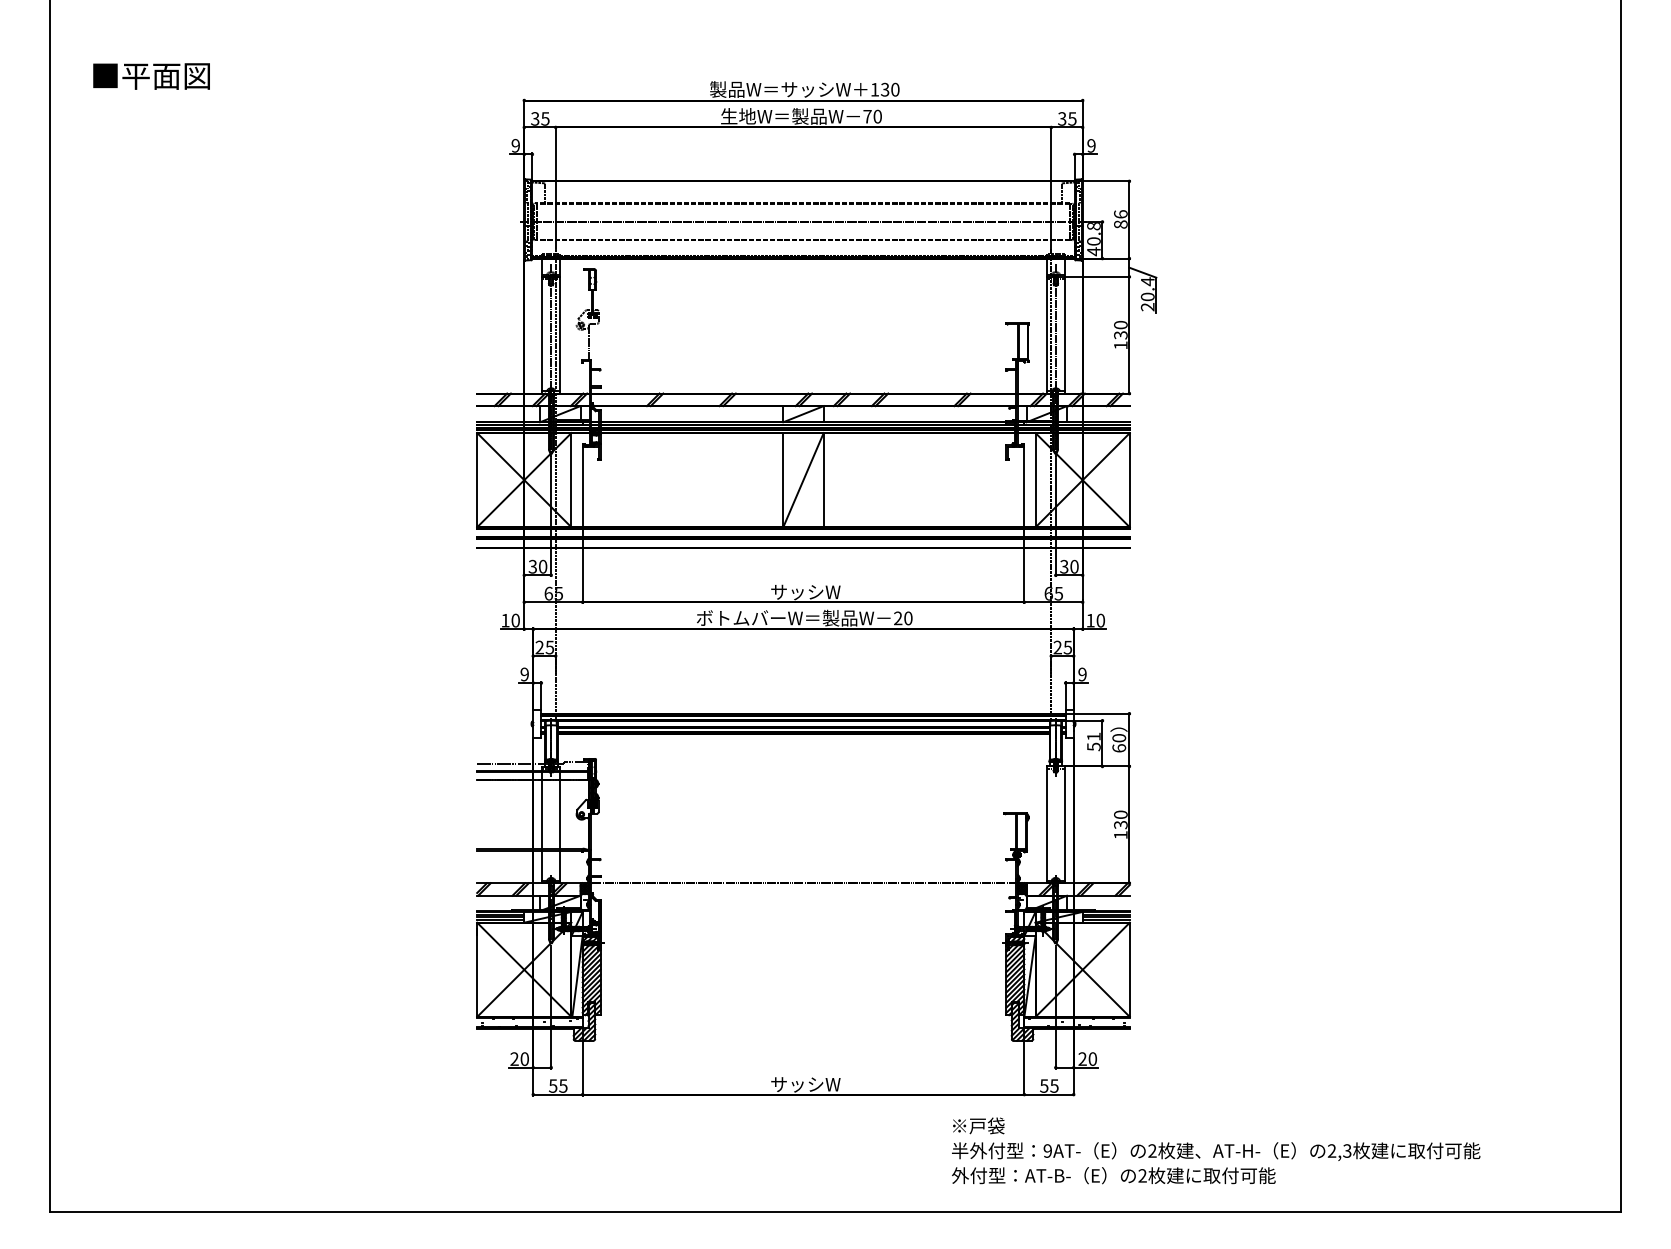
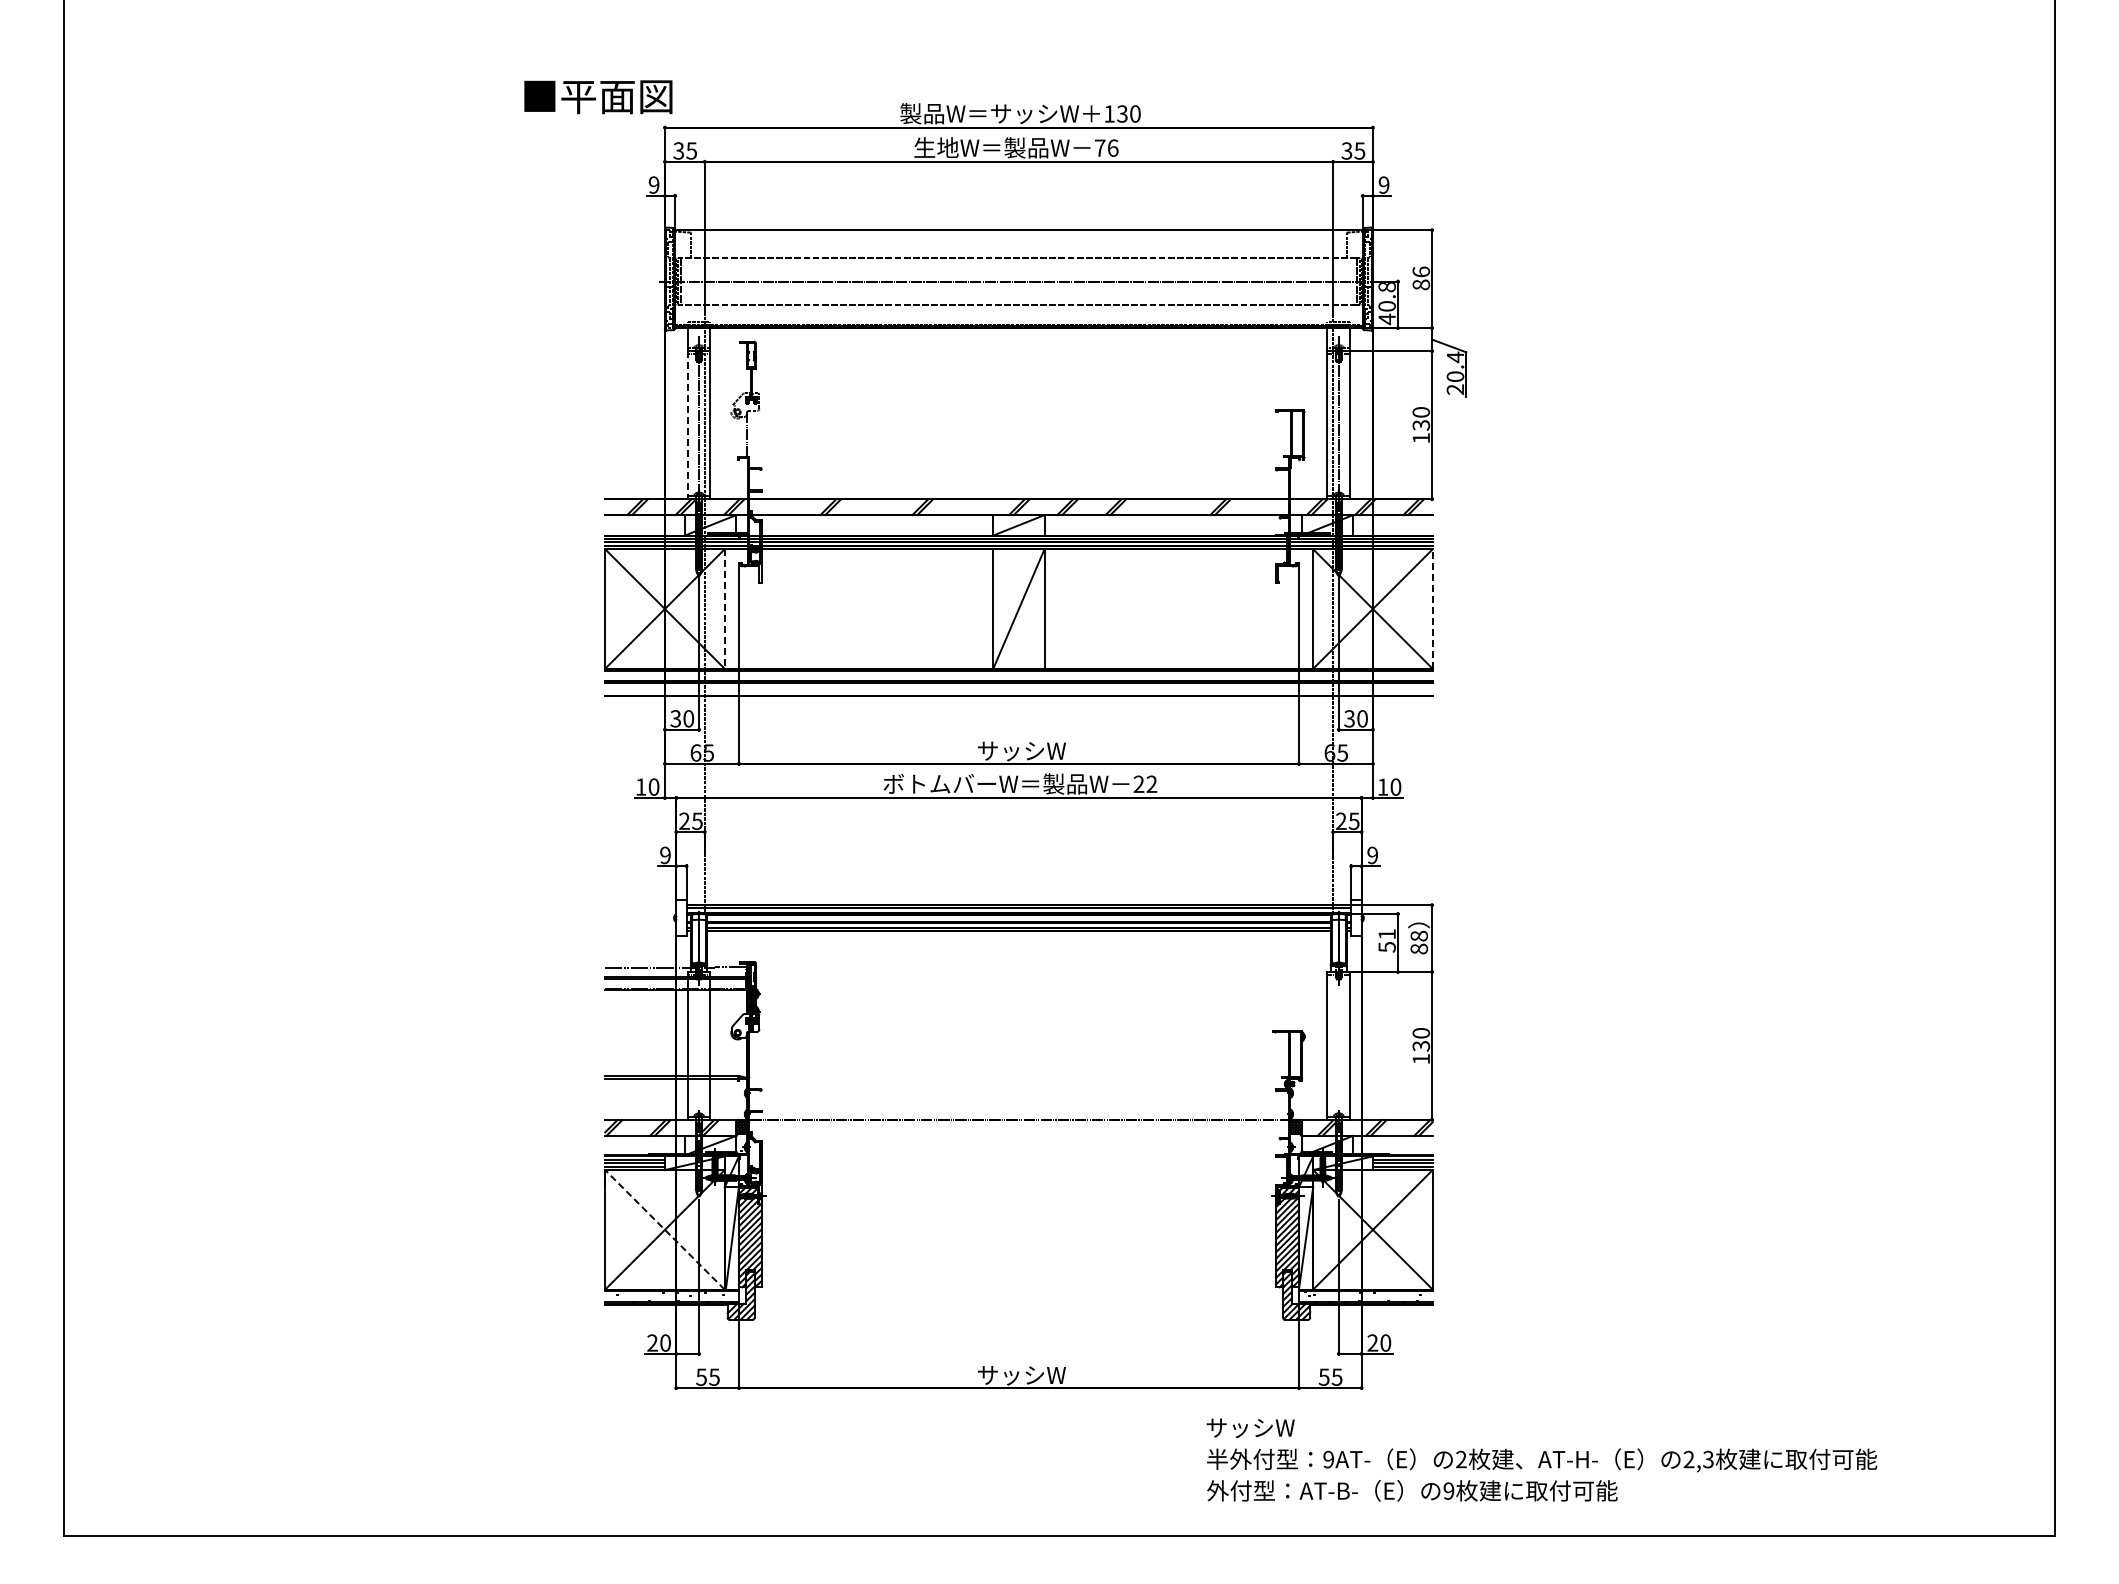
text: (151, 76) -> (598, 97), moved
text: (877, 116) -> (1112, 147), 70 -> 76
line: (542, 335) -> (687, 425), solid -> dashed
line: (571, 480) -> (724, 609), solid -> dashed
line: (1129, 480) -> (1432, 609), solid -> dashed
text: (908, 618) -> (1151, 784), 20 -> 22
text: (1118, 743) -> (1418, 942), 60 -> 88
line: (523, 969) -> (664, 1229), solid -> dashed
text: (986, 1125) -> (1250, 1427), ※戸袋 -> サッシW
text: (1142, 1175) -> (1448, 1490), 2 -> 9

